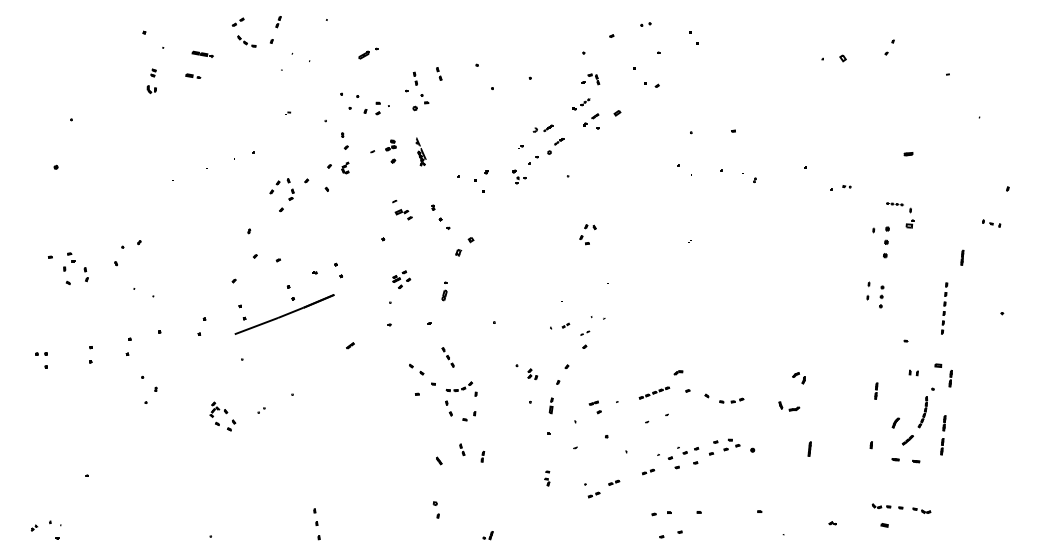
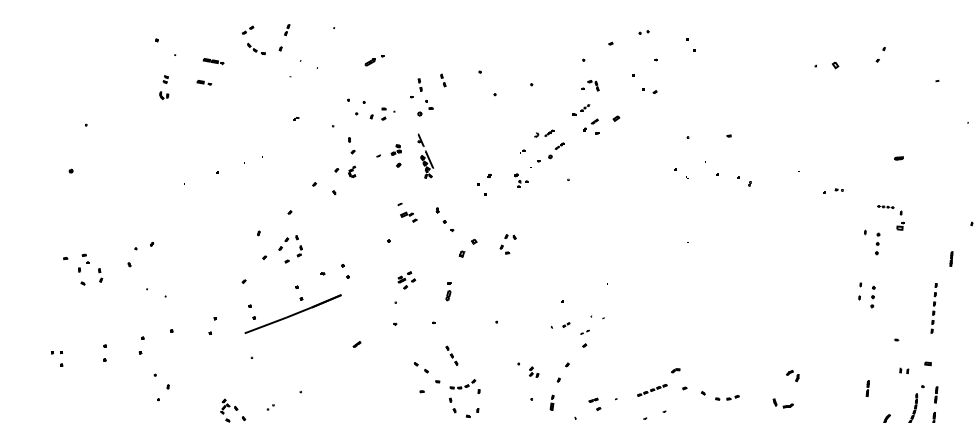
part: (420, 151) -> (425, 155), size x1.67
part: (281, 189) -> (290, 246), moved
part: (587, 234) -> (507, 244), moved
part: (886, 241) -> (877, 243), size x0.71
line: (950, 377) -> (936, 393), moved

